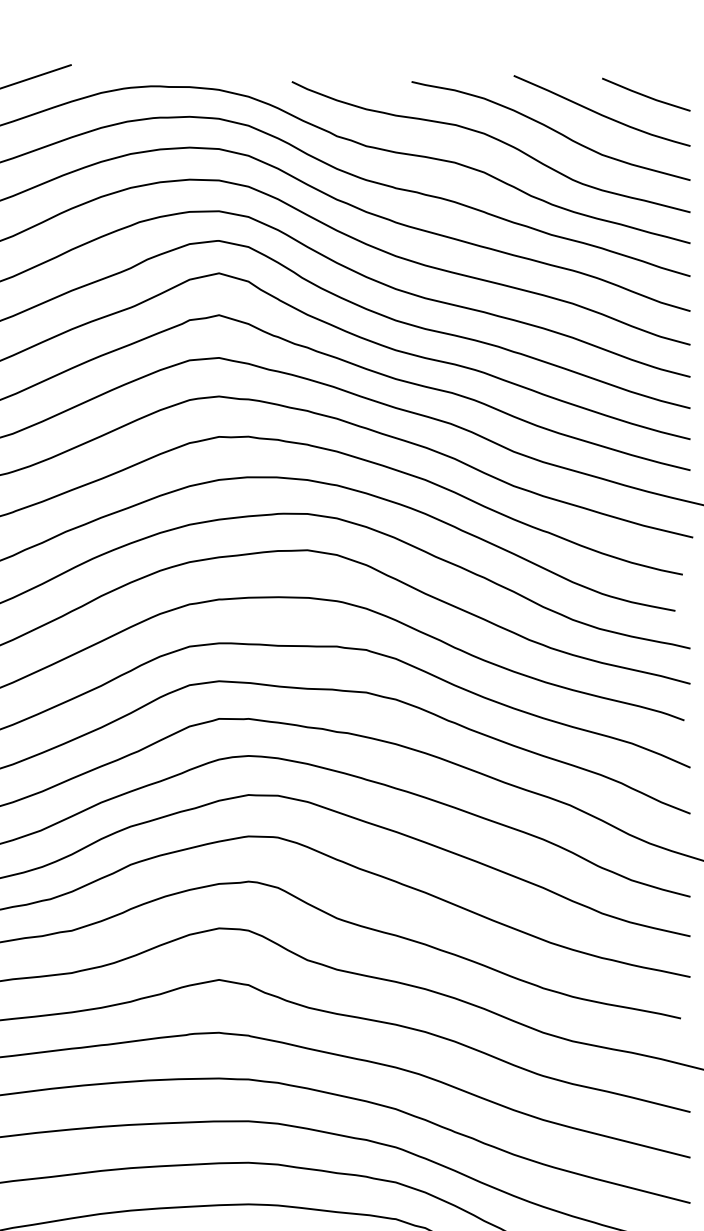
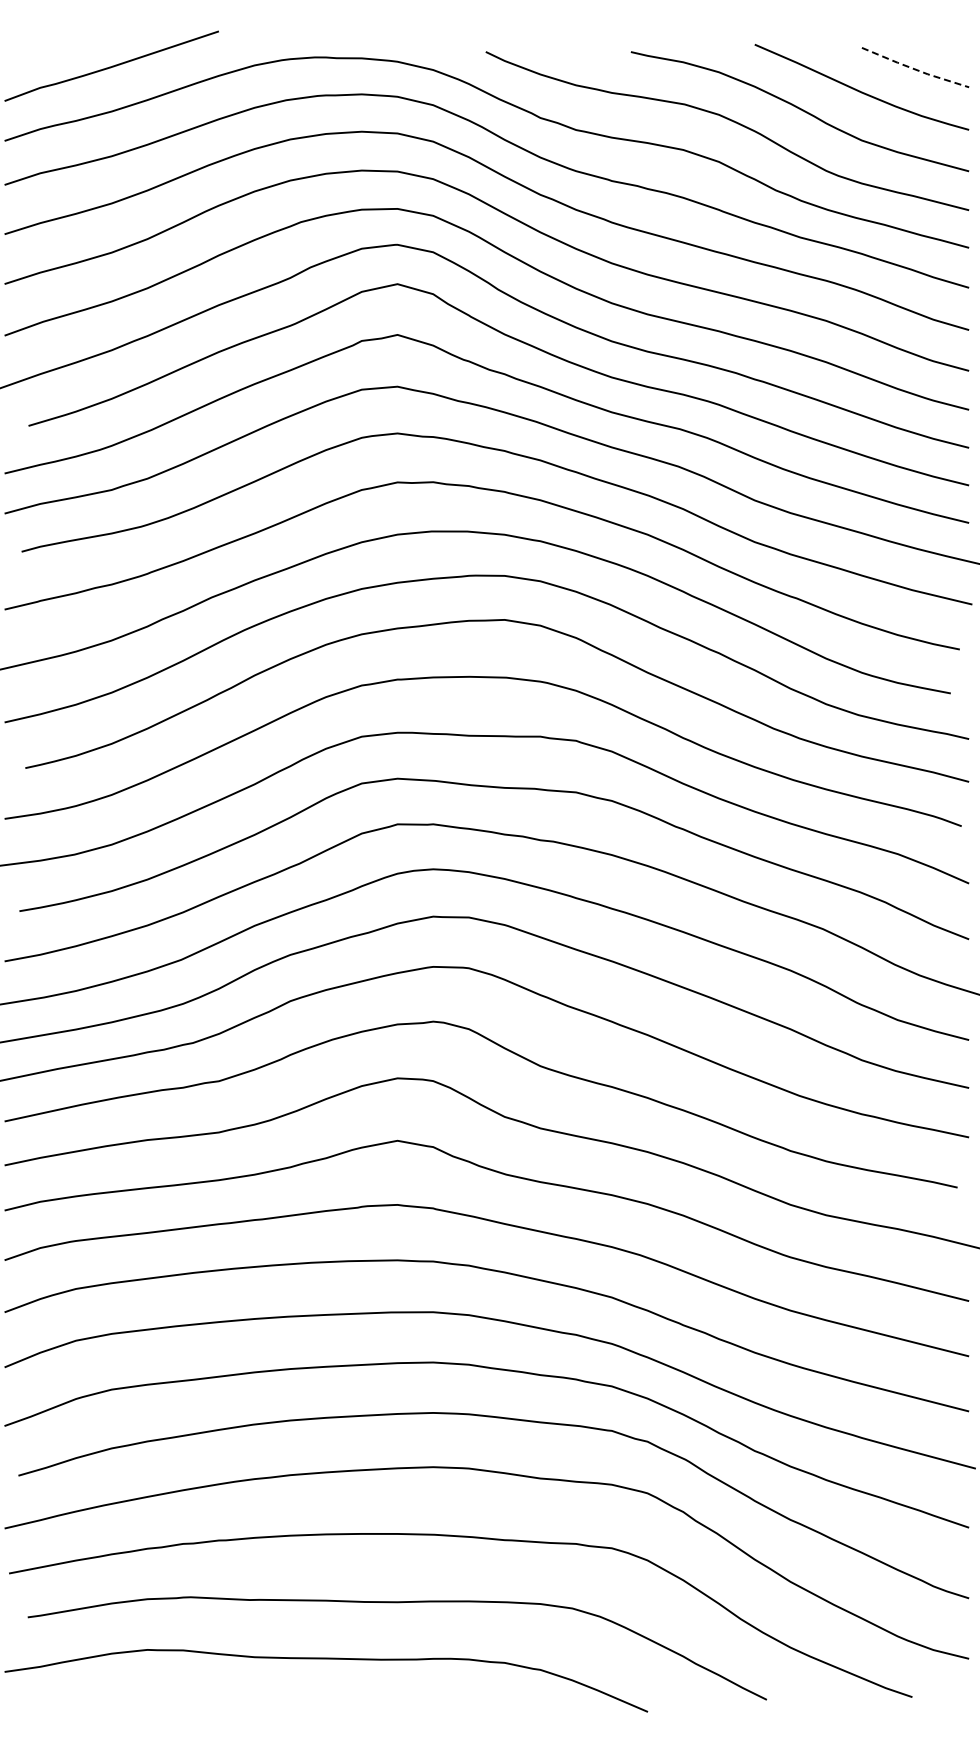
line: (646, 96) -> (915, 69), solid -> dashed

